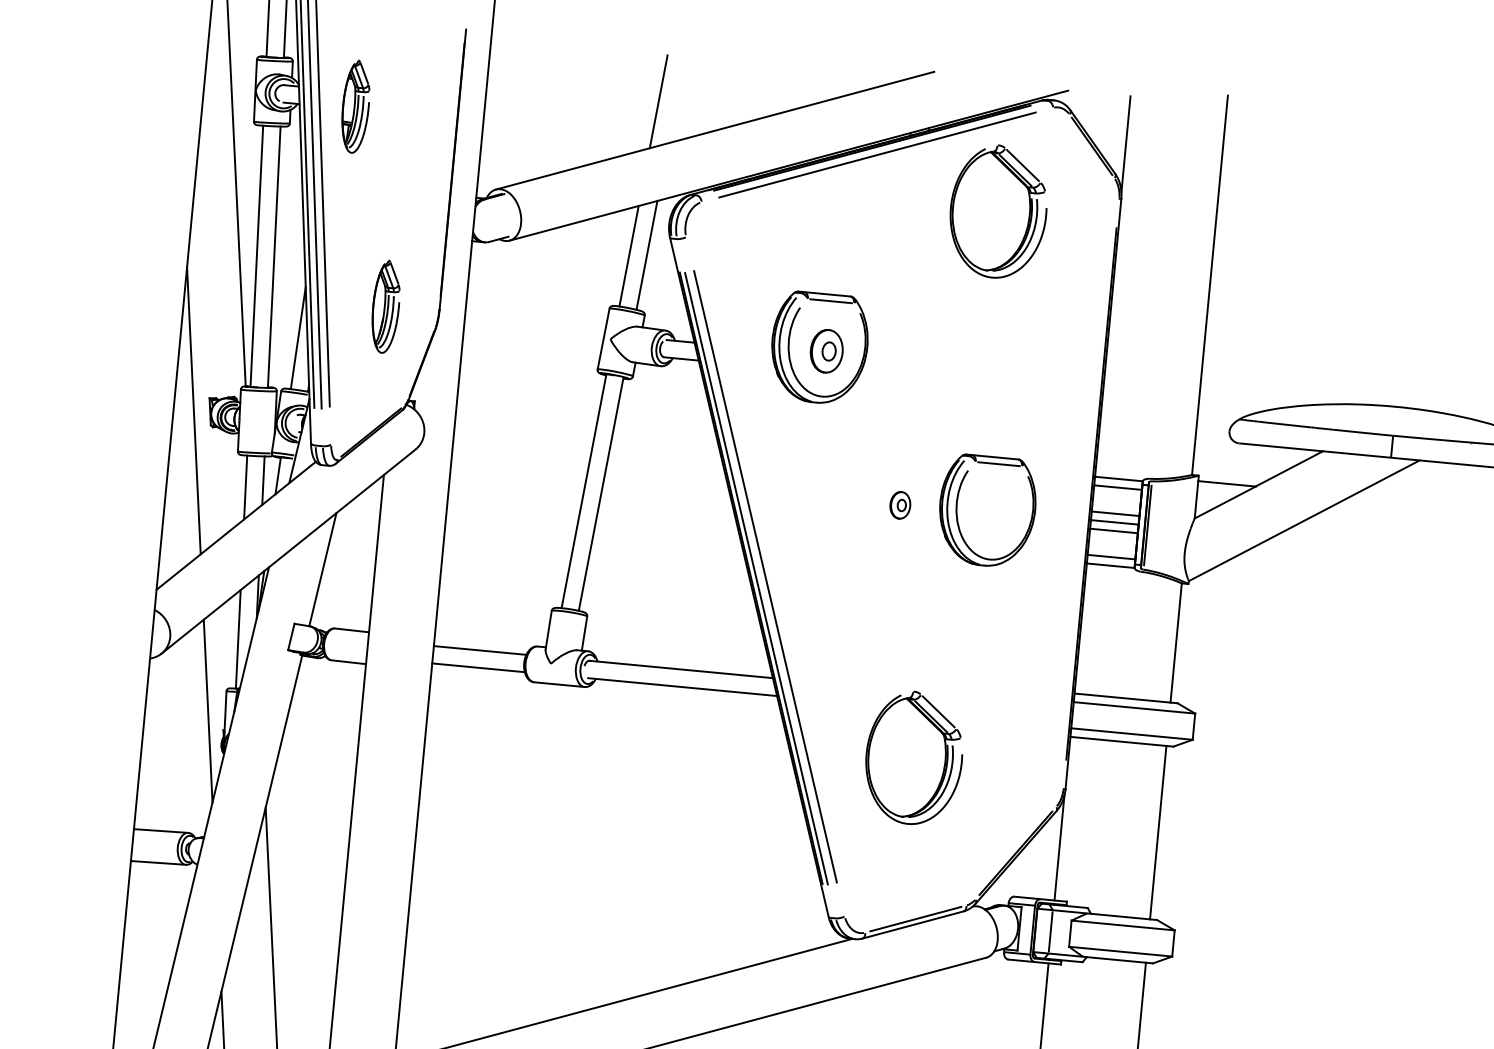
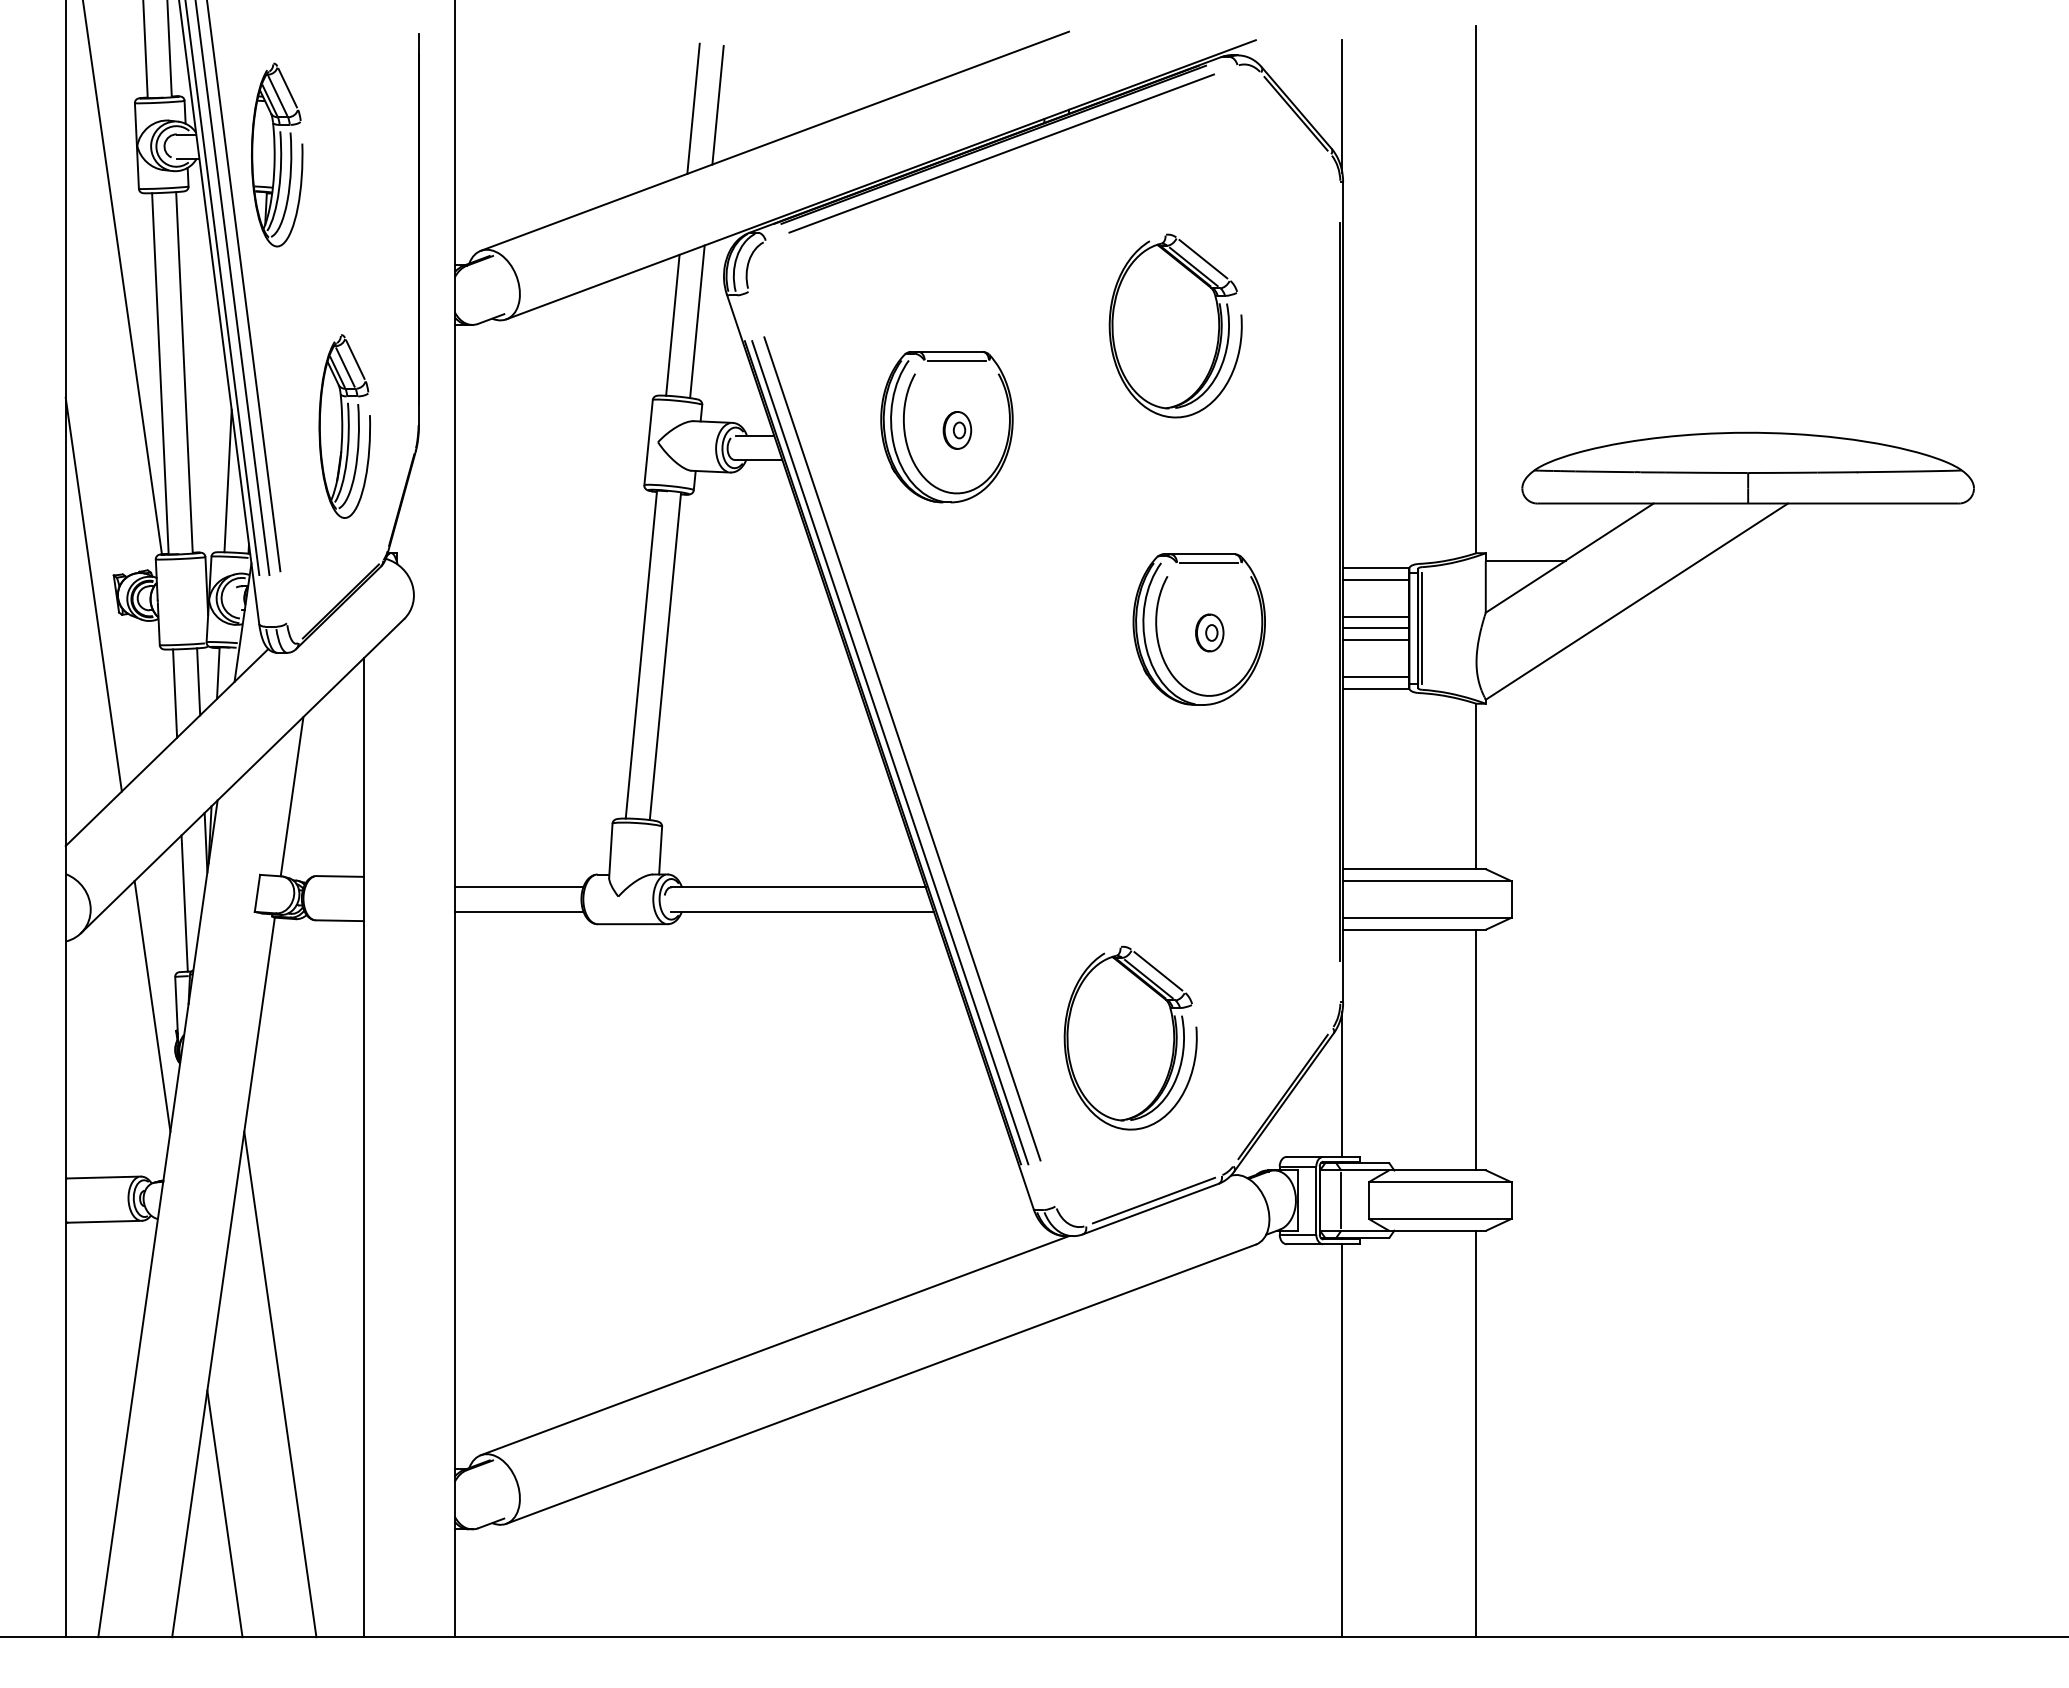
line: (676, 101) -> (717, 105), added
part: (356, 106) -> (277, 154), size x1.43
part: (998, 211) -> (1175, 325), moved
part: (385, 306) -> (344, 426), size x1.43
part: (826, 351) -> (957, 430), size x0.62
part: (900, 505) -> (1209, 632), moved
part: (914, 757) -> (1130, 1037), moved

